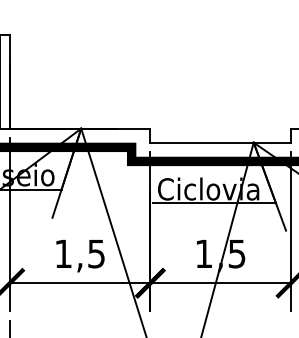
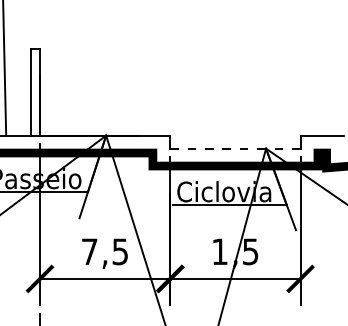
line: (219, 142) -> (234, 148), solid -> dashed
text: (63, 253) -> (89, 251), 1,5 -> 7,5

